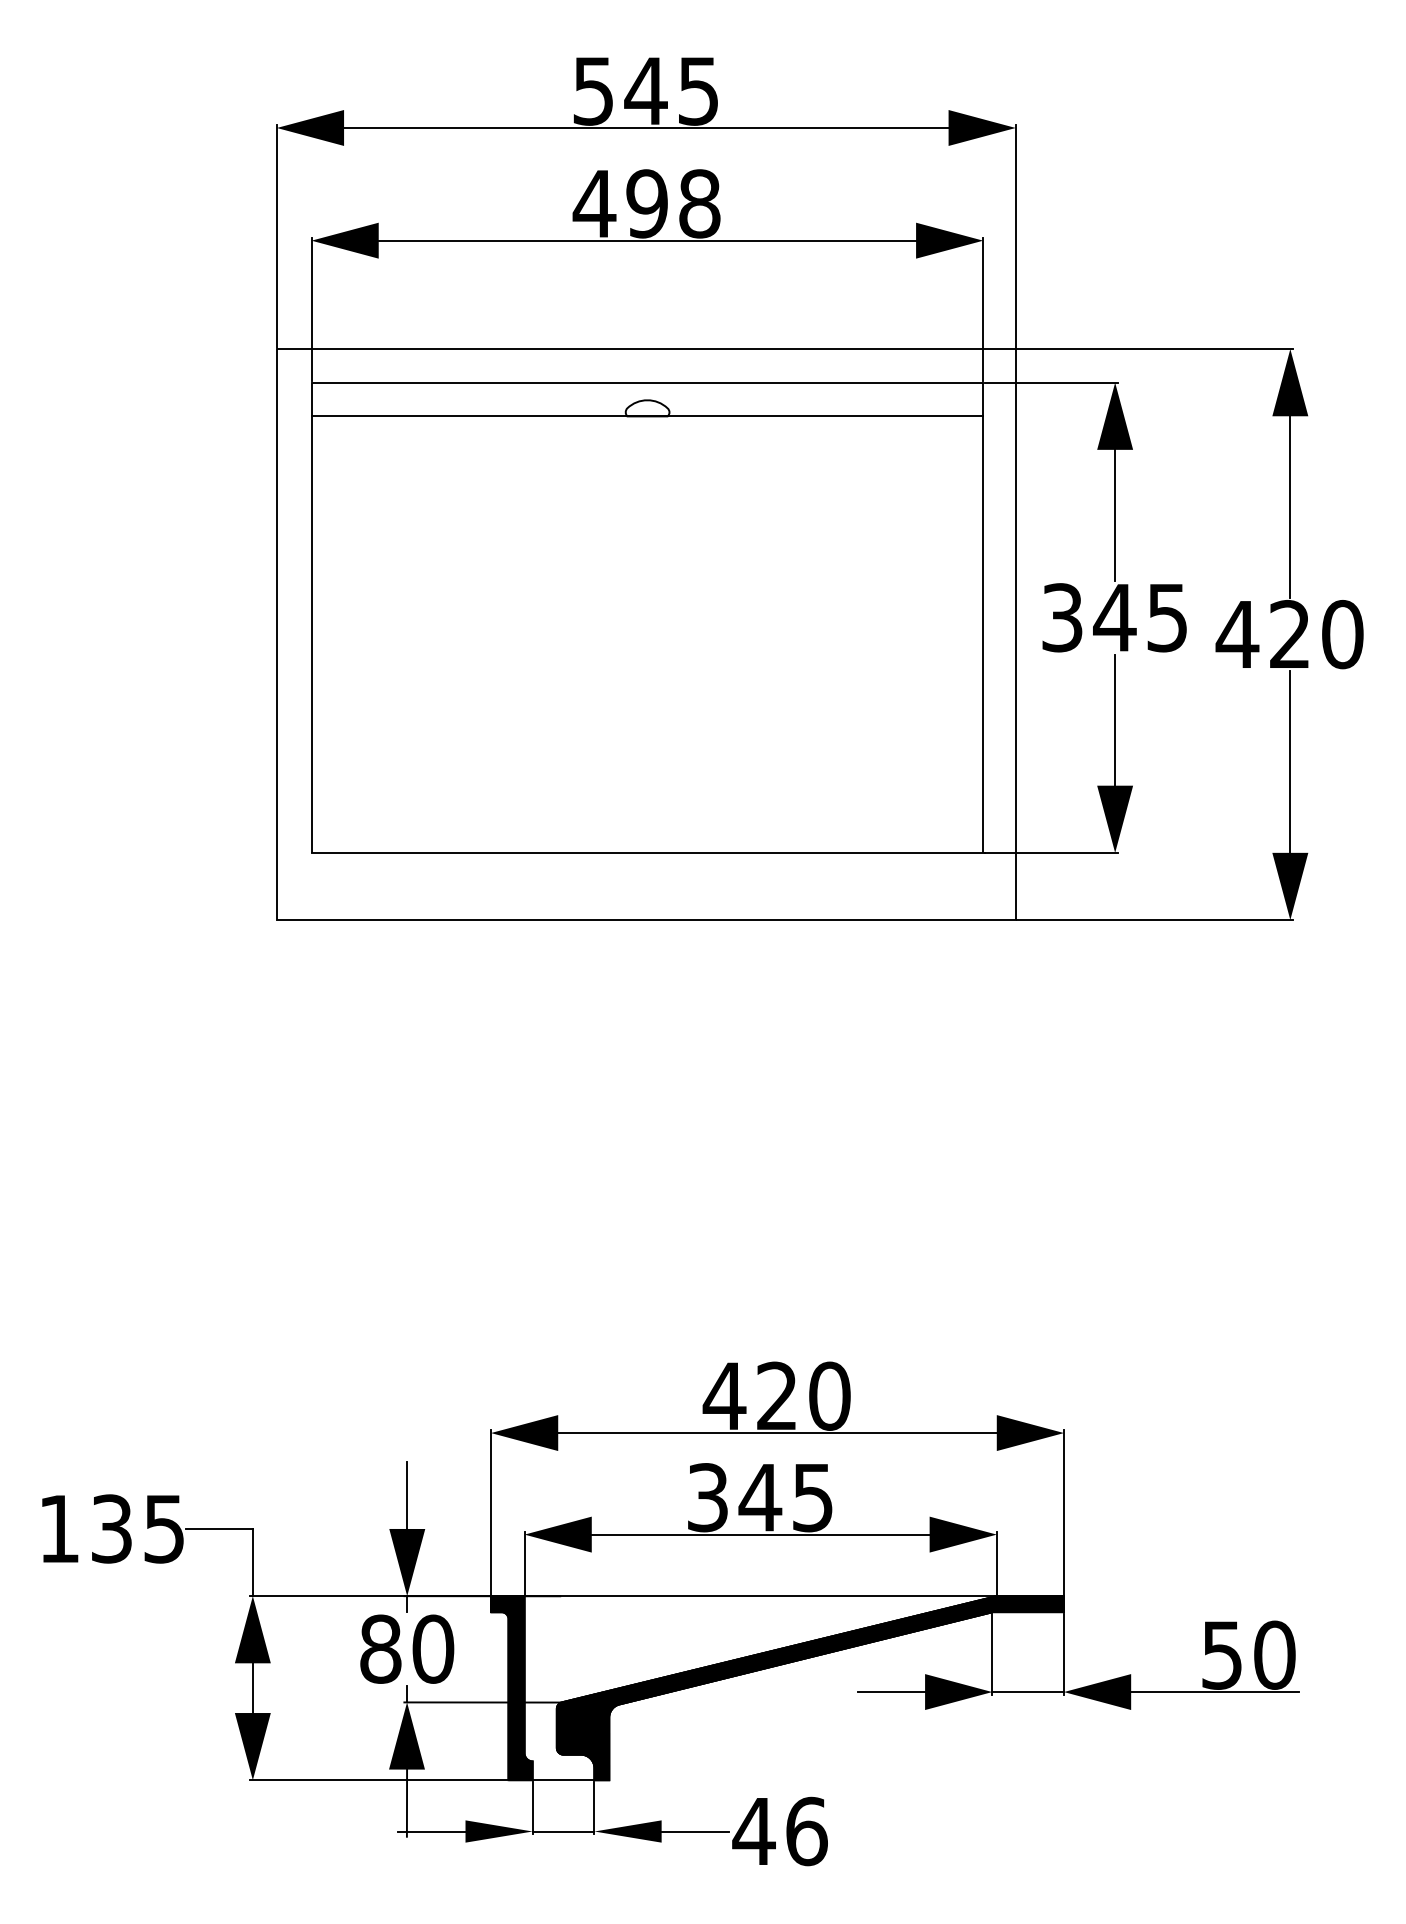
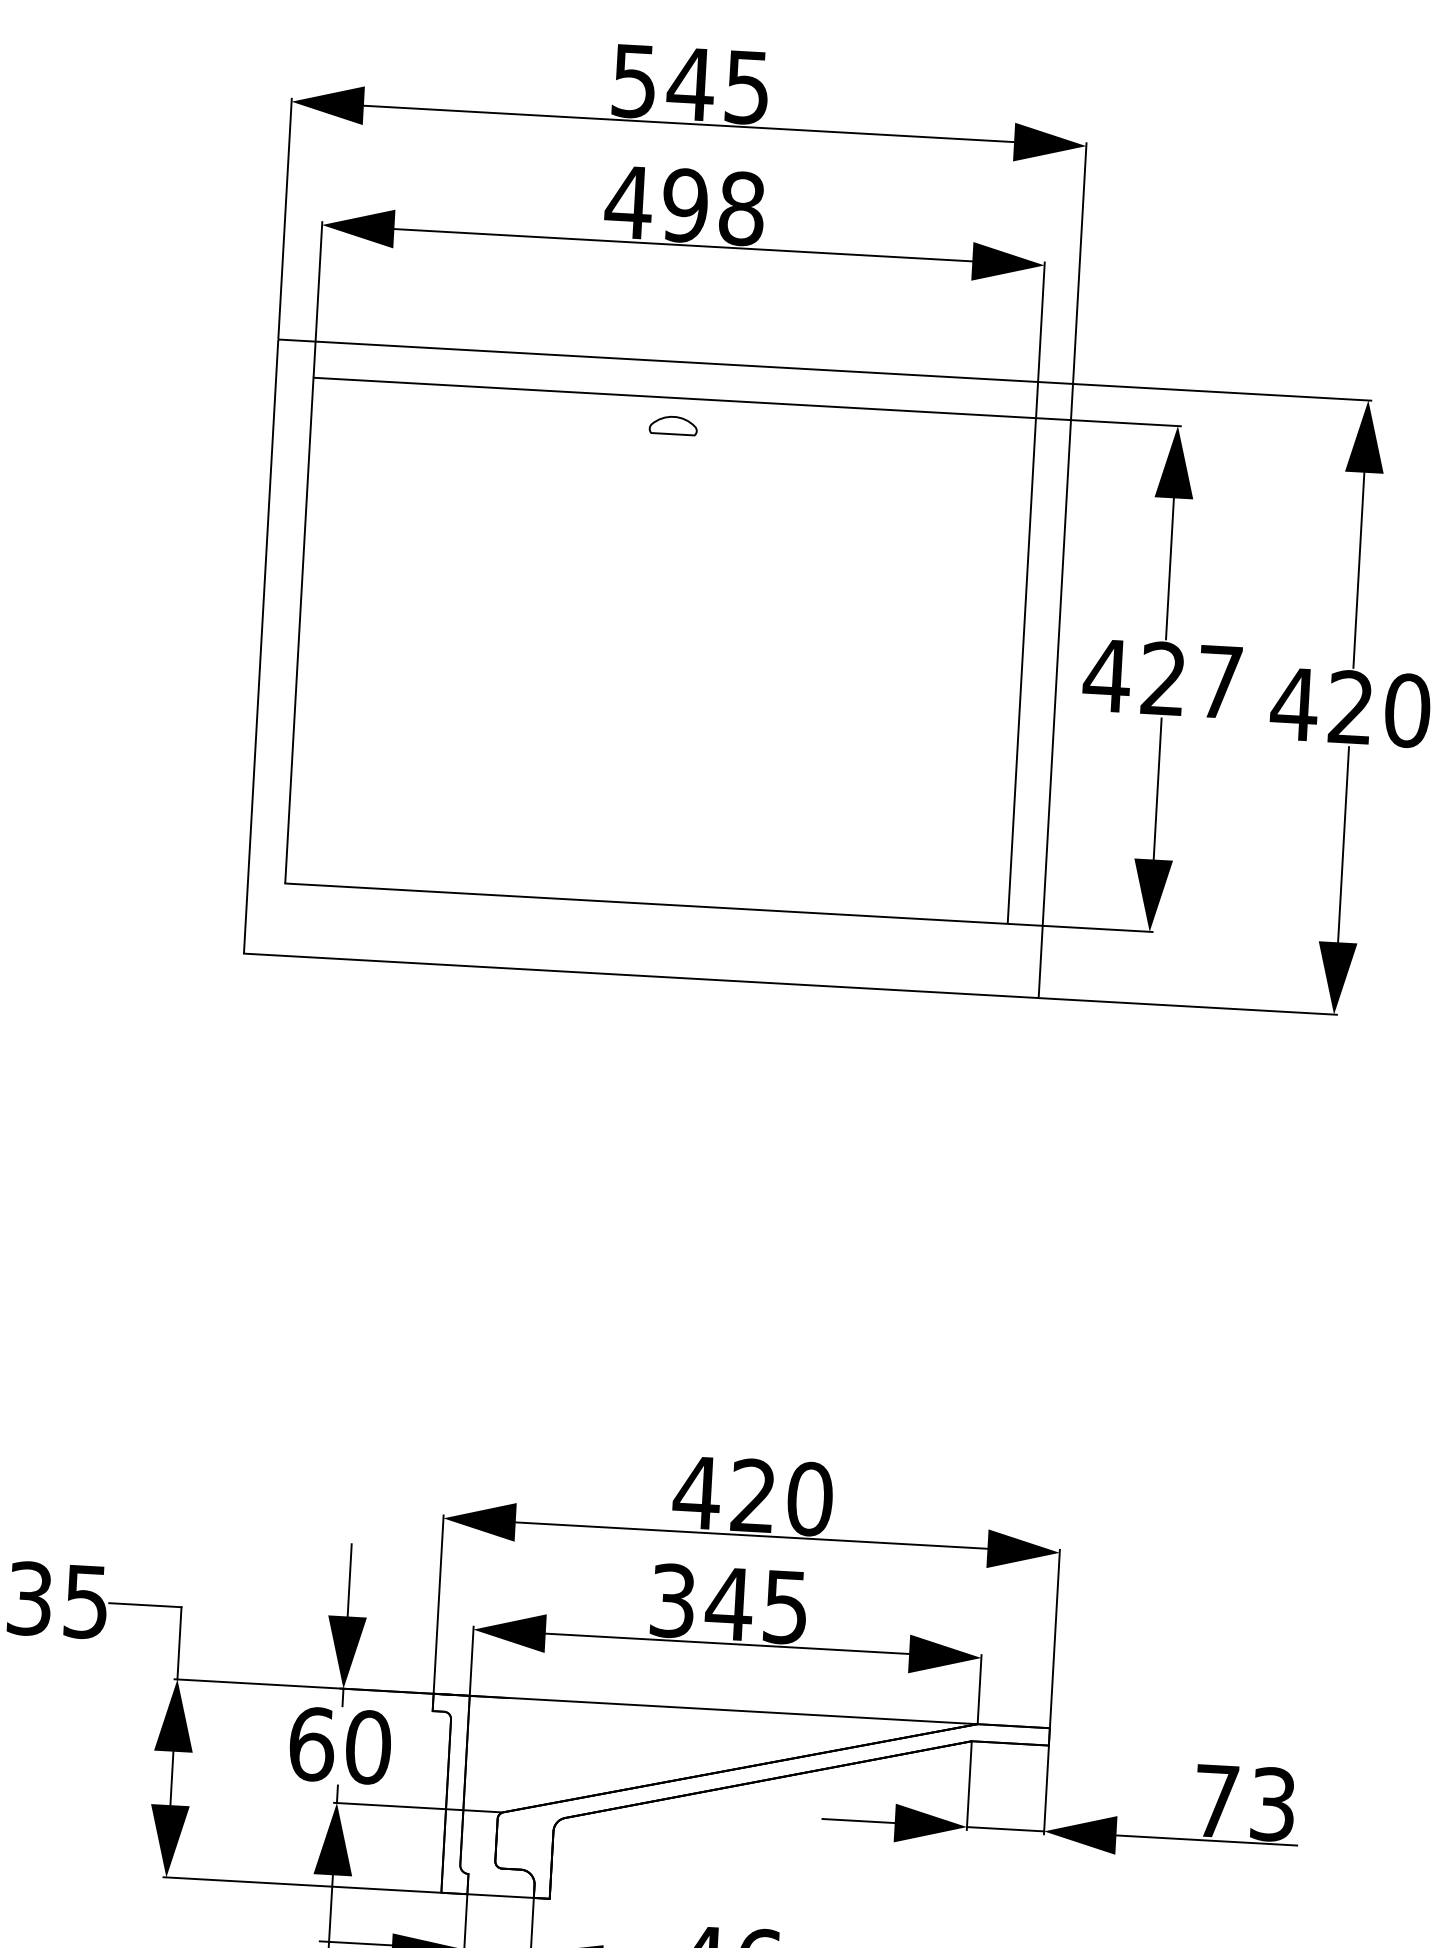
line: (647, 416) -> (672, 434), removed
text: (1113, 617) -> (1162, 678), 345 -> 427
text: (380, 1648) -> (311, 1743), 80 -> 60
text: (1248, 1654) -> (1244, 1802), 50 -> 73
fill: (511, 1688) -> (450, 1794), removed
fill: (809, 1688) -> (770, 1812), removed

